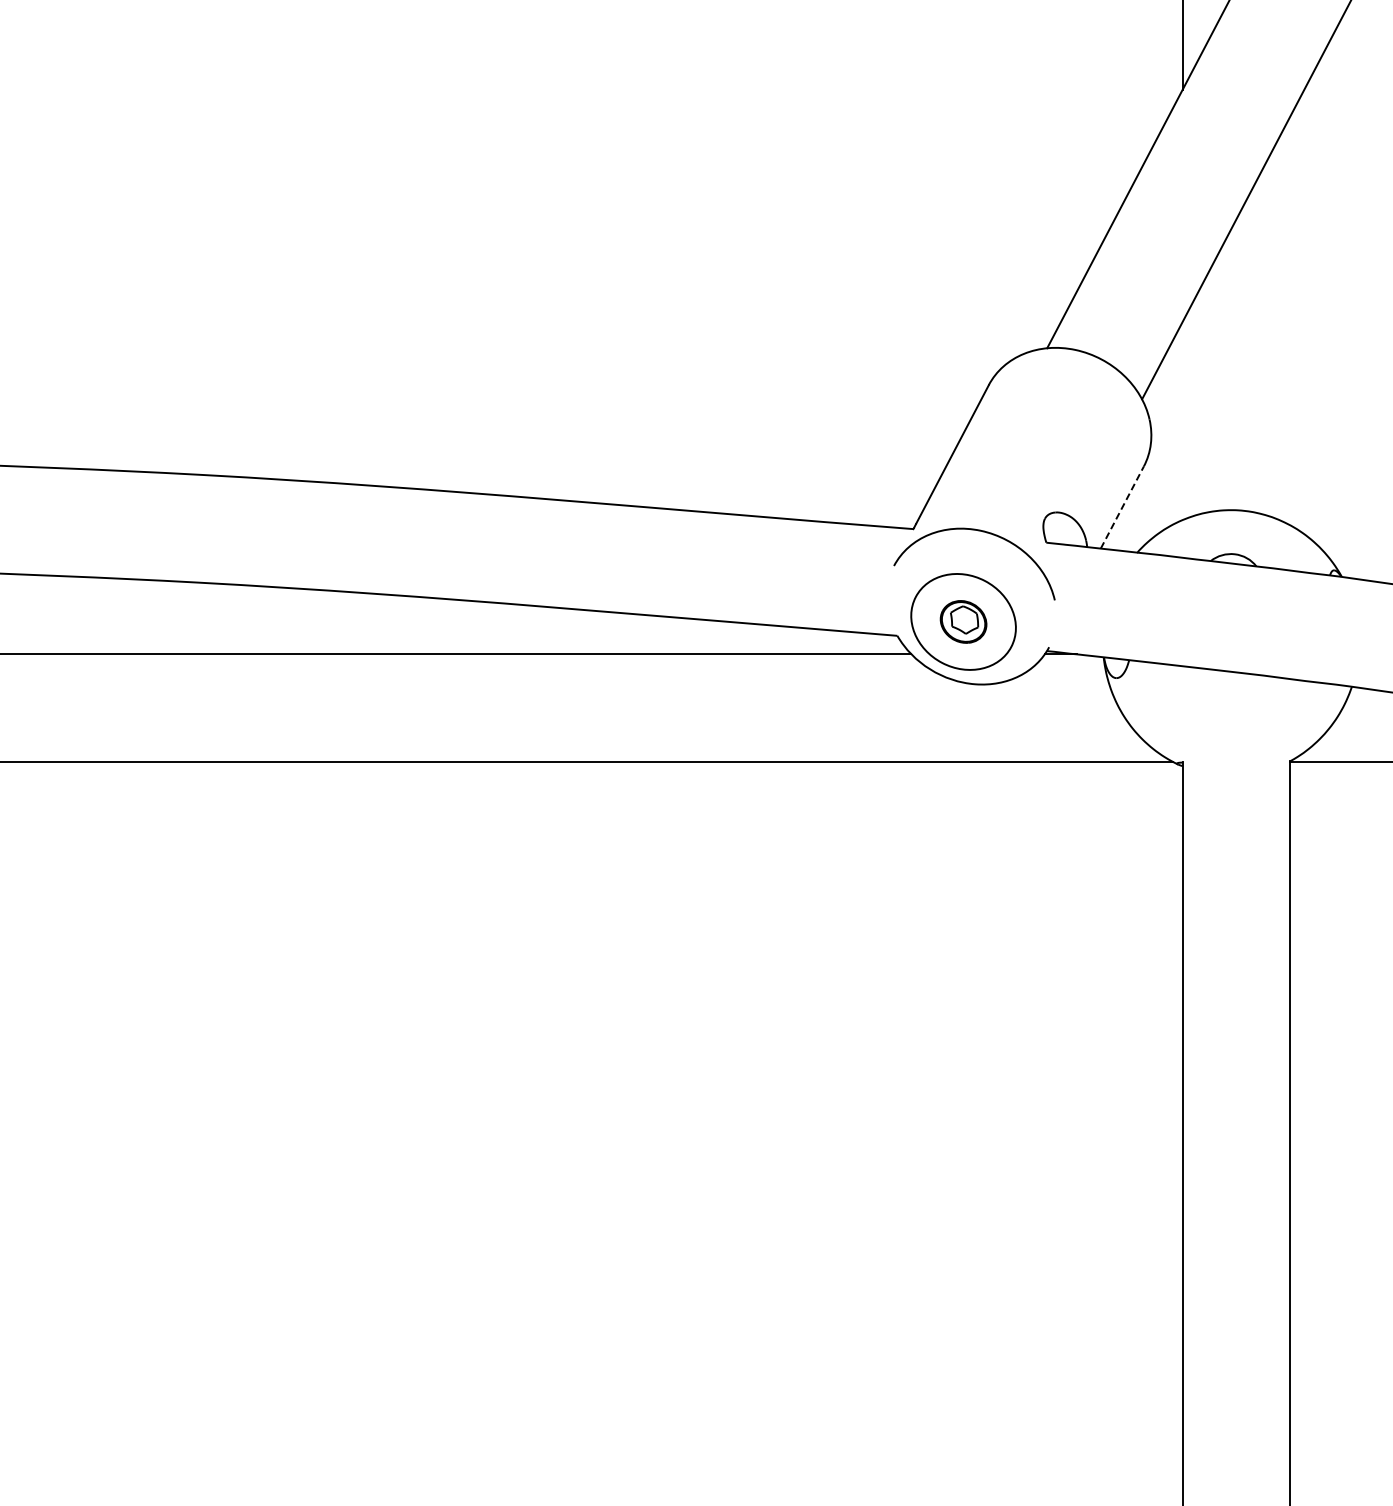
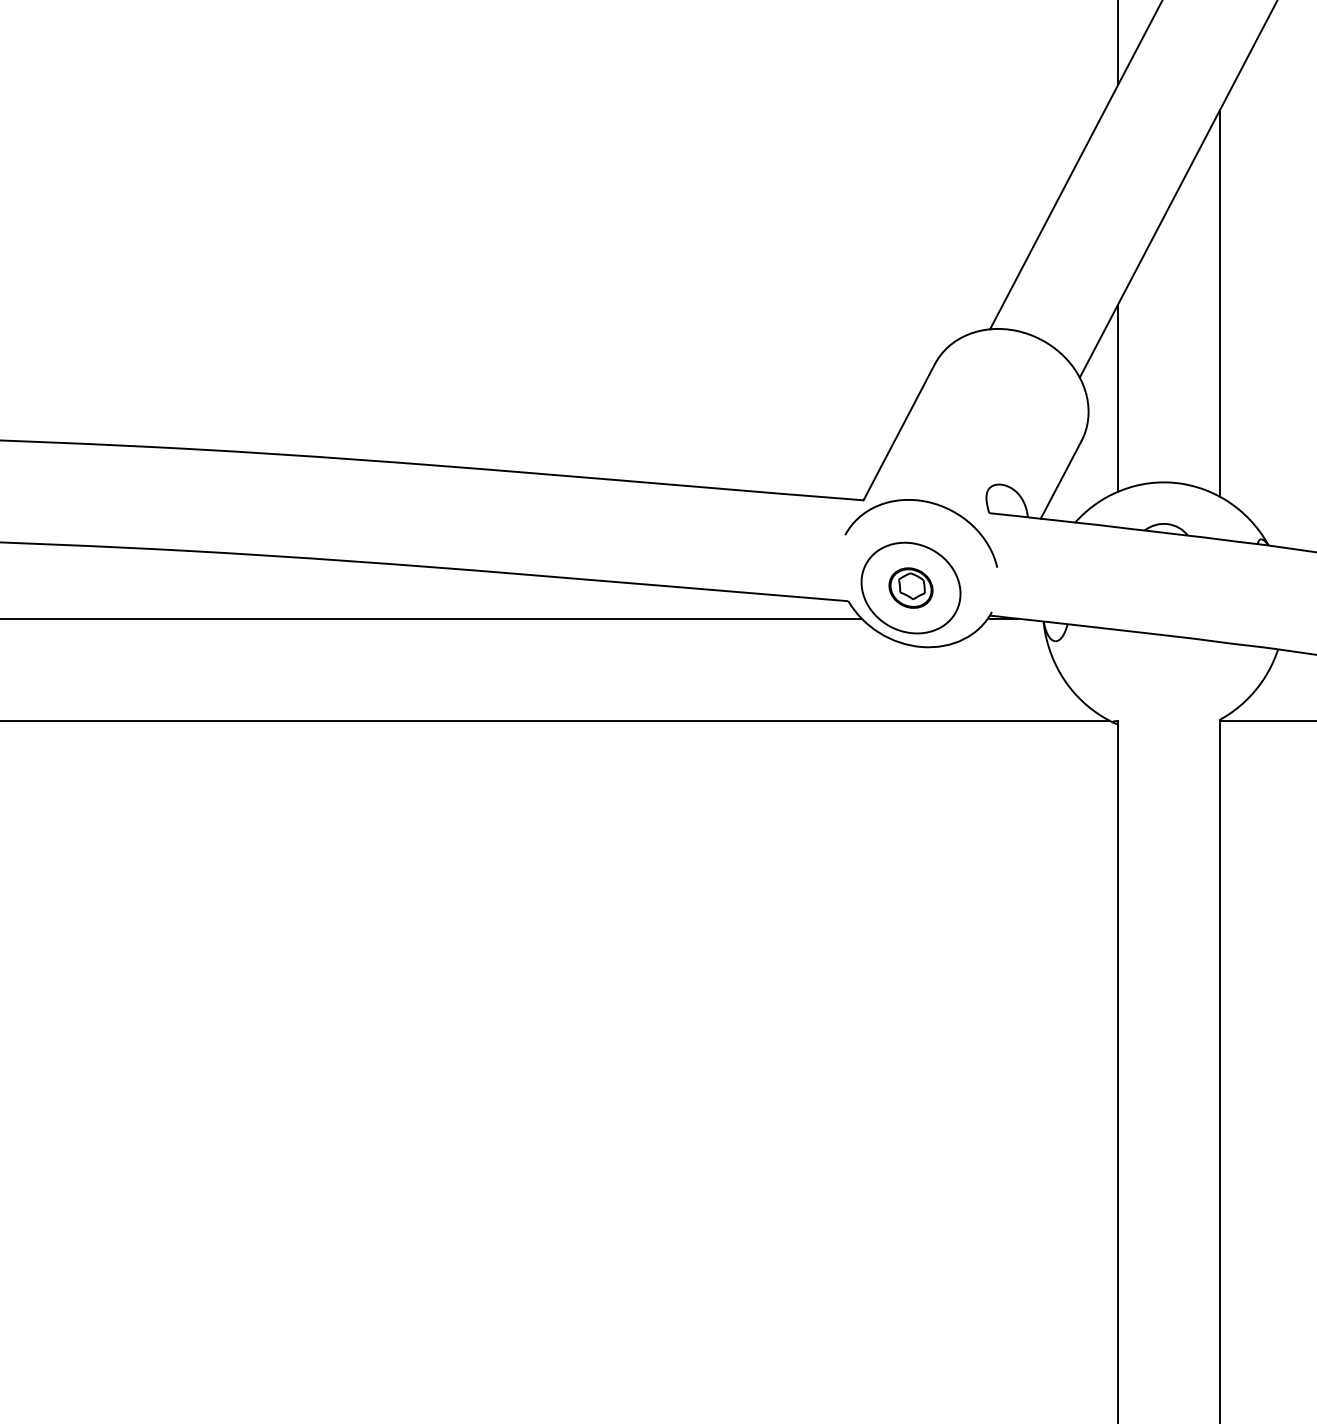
line: (1290, 320) -> (1220, 303), added
line: (1182, 421) -> (1118, 398), added
line: (1122, 507) -> (1061, 479), dashed -> solid

